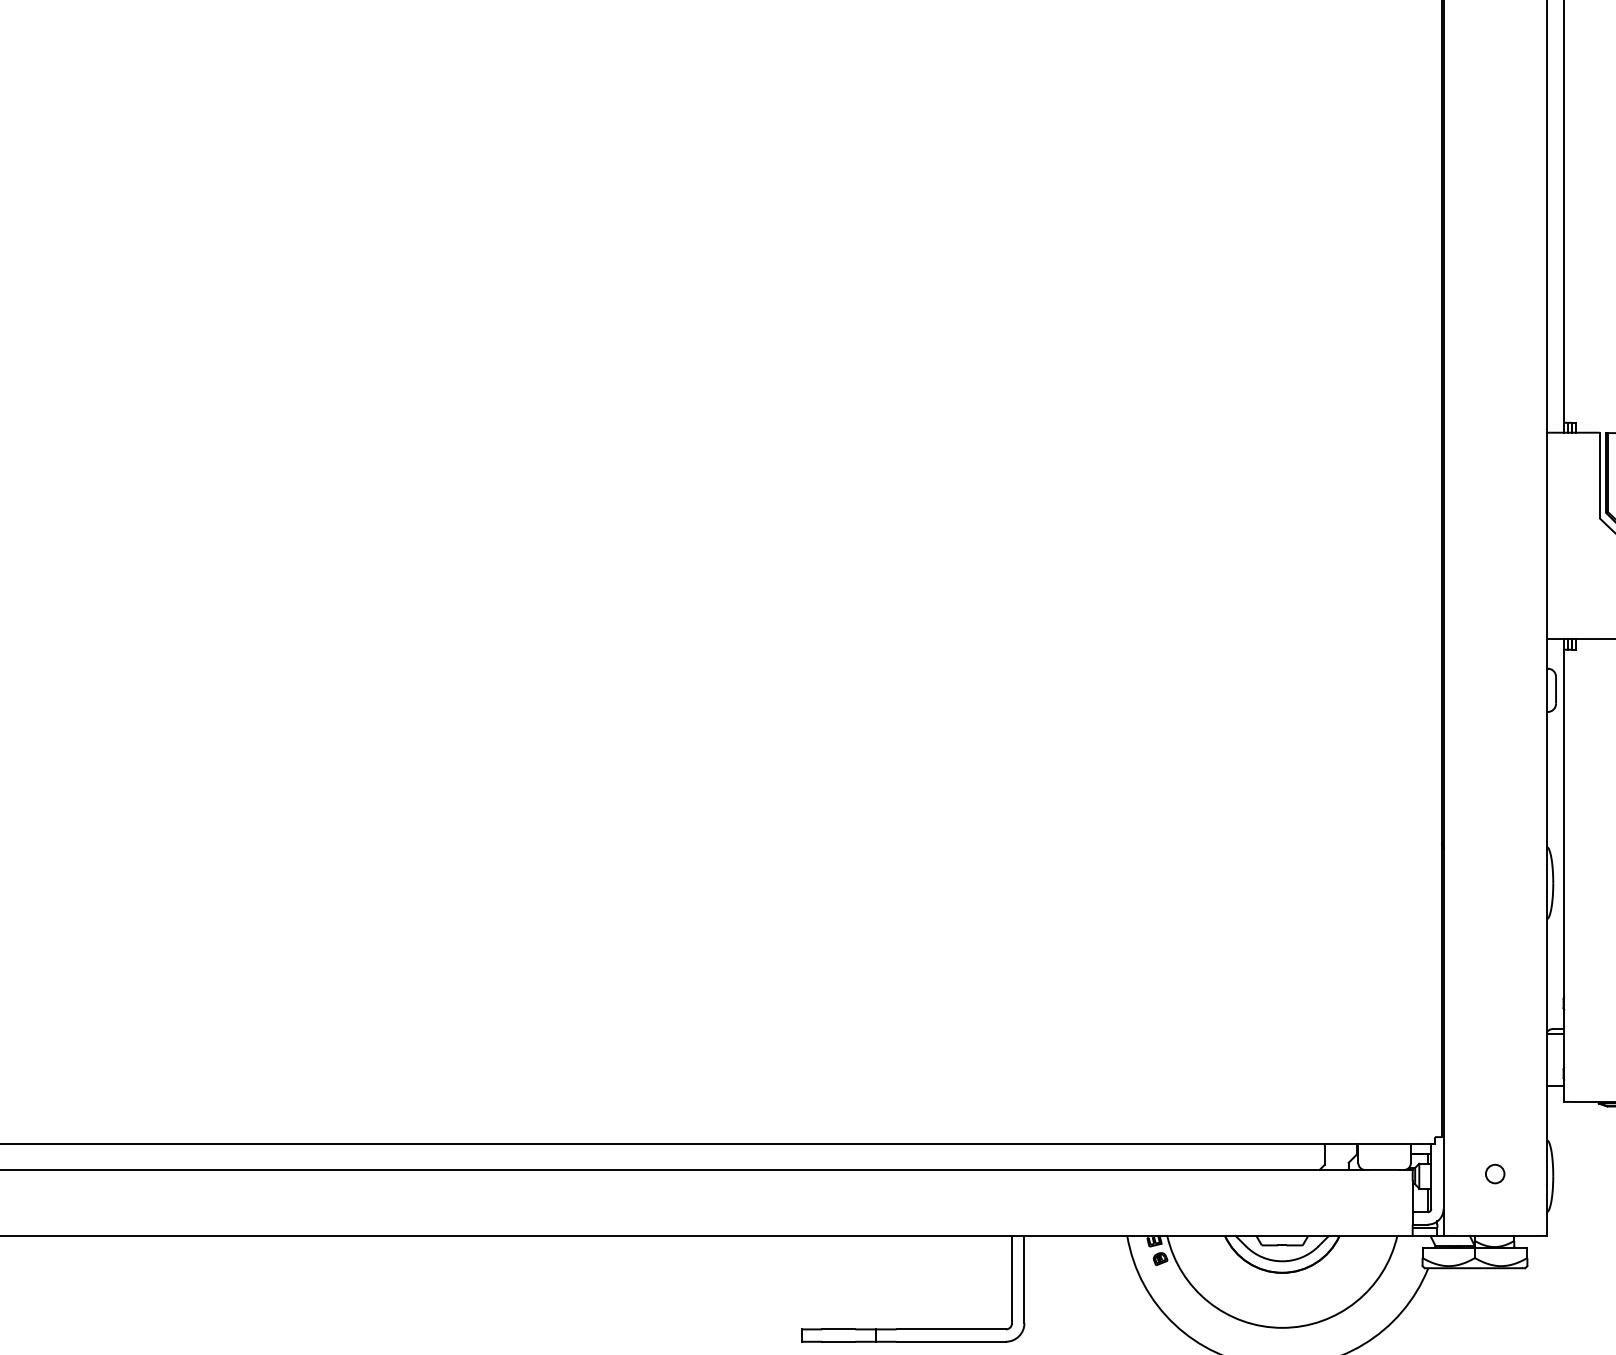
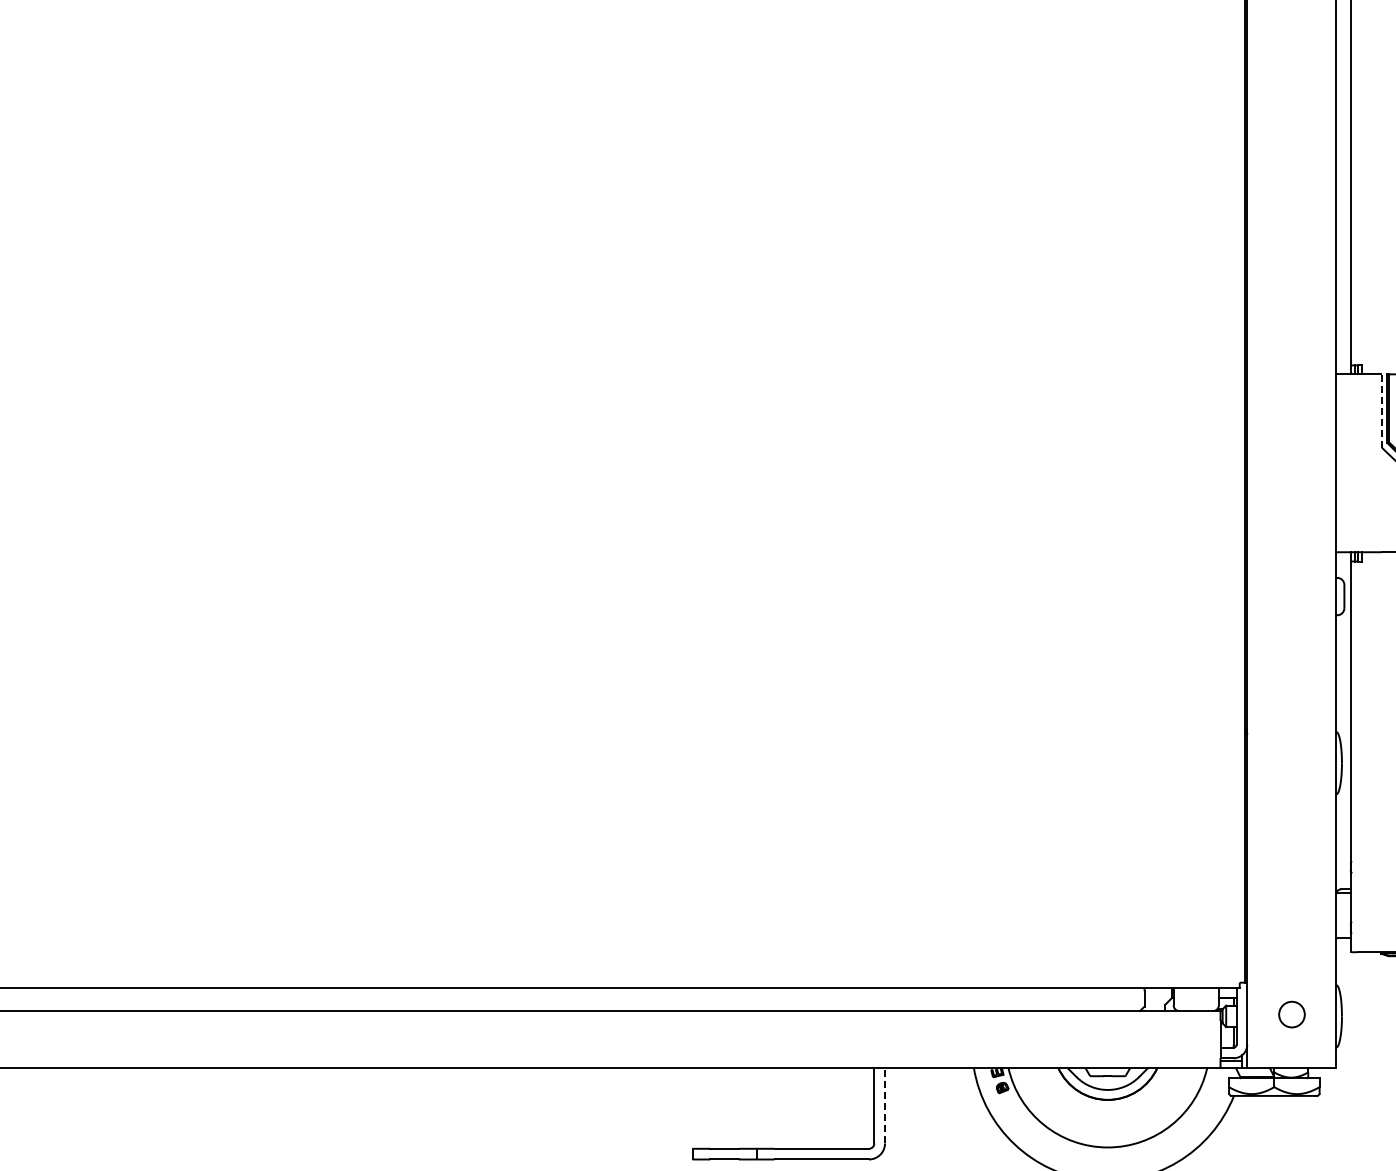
line: (1599, 474) -> (1381, 410), solid -> dashed
circle: (1494, 1173) -> (1291, 1014), size x1.6
line: (1024, 1279) -> (885, 1105), solid -> dashed

